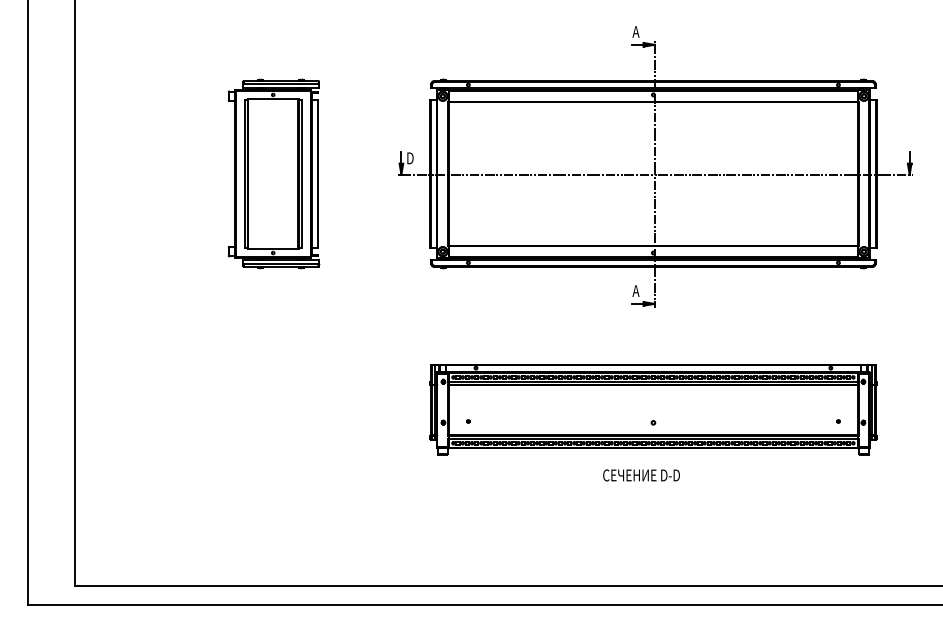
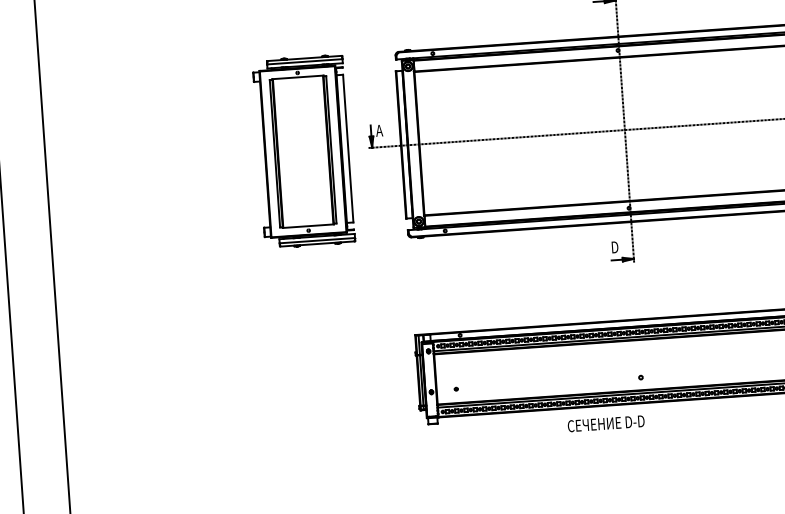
text: (409, 158) -> (379, 130), D -> A
part: (273, 173) -> (303, 151), moved
text: (635, 290) -> (613, 246), A -> D
text: (641, 475) -> (606, 423), moved

